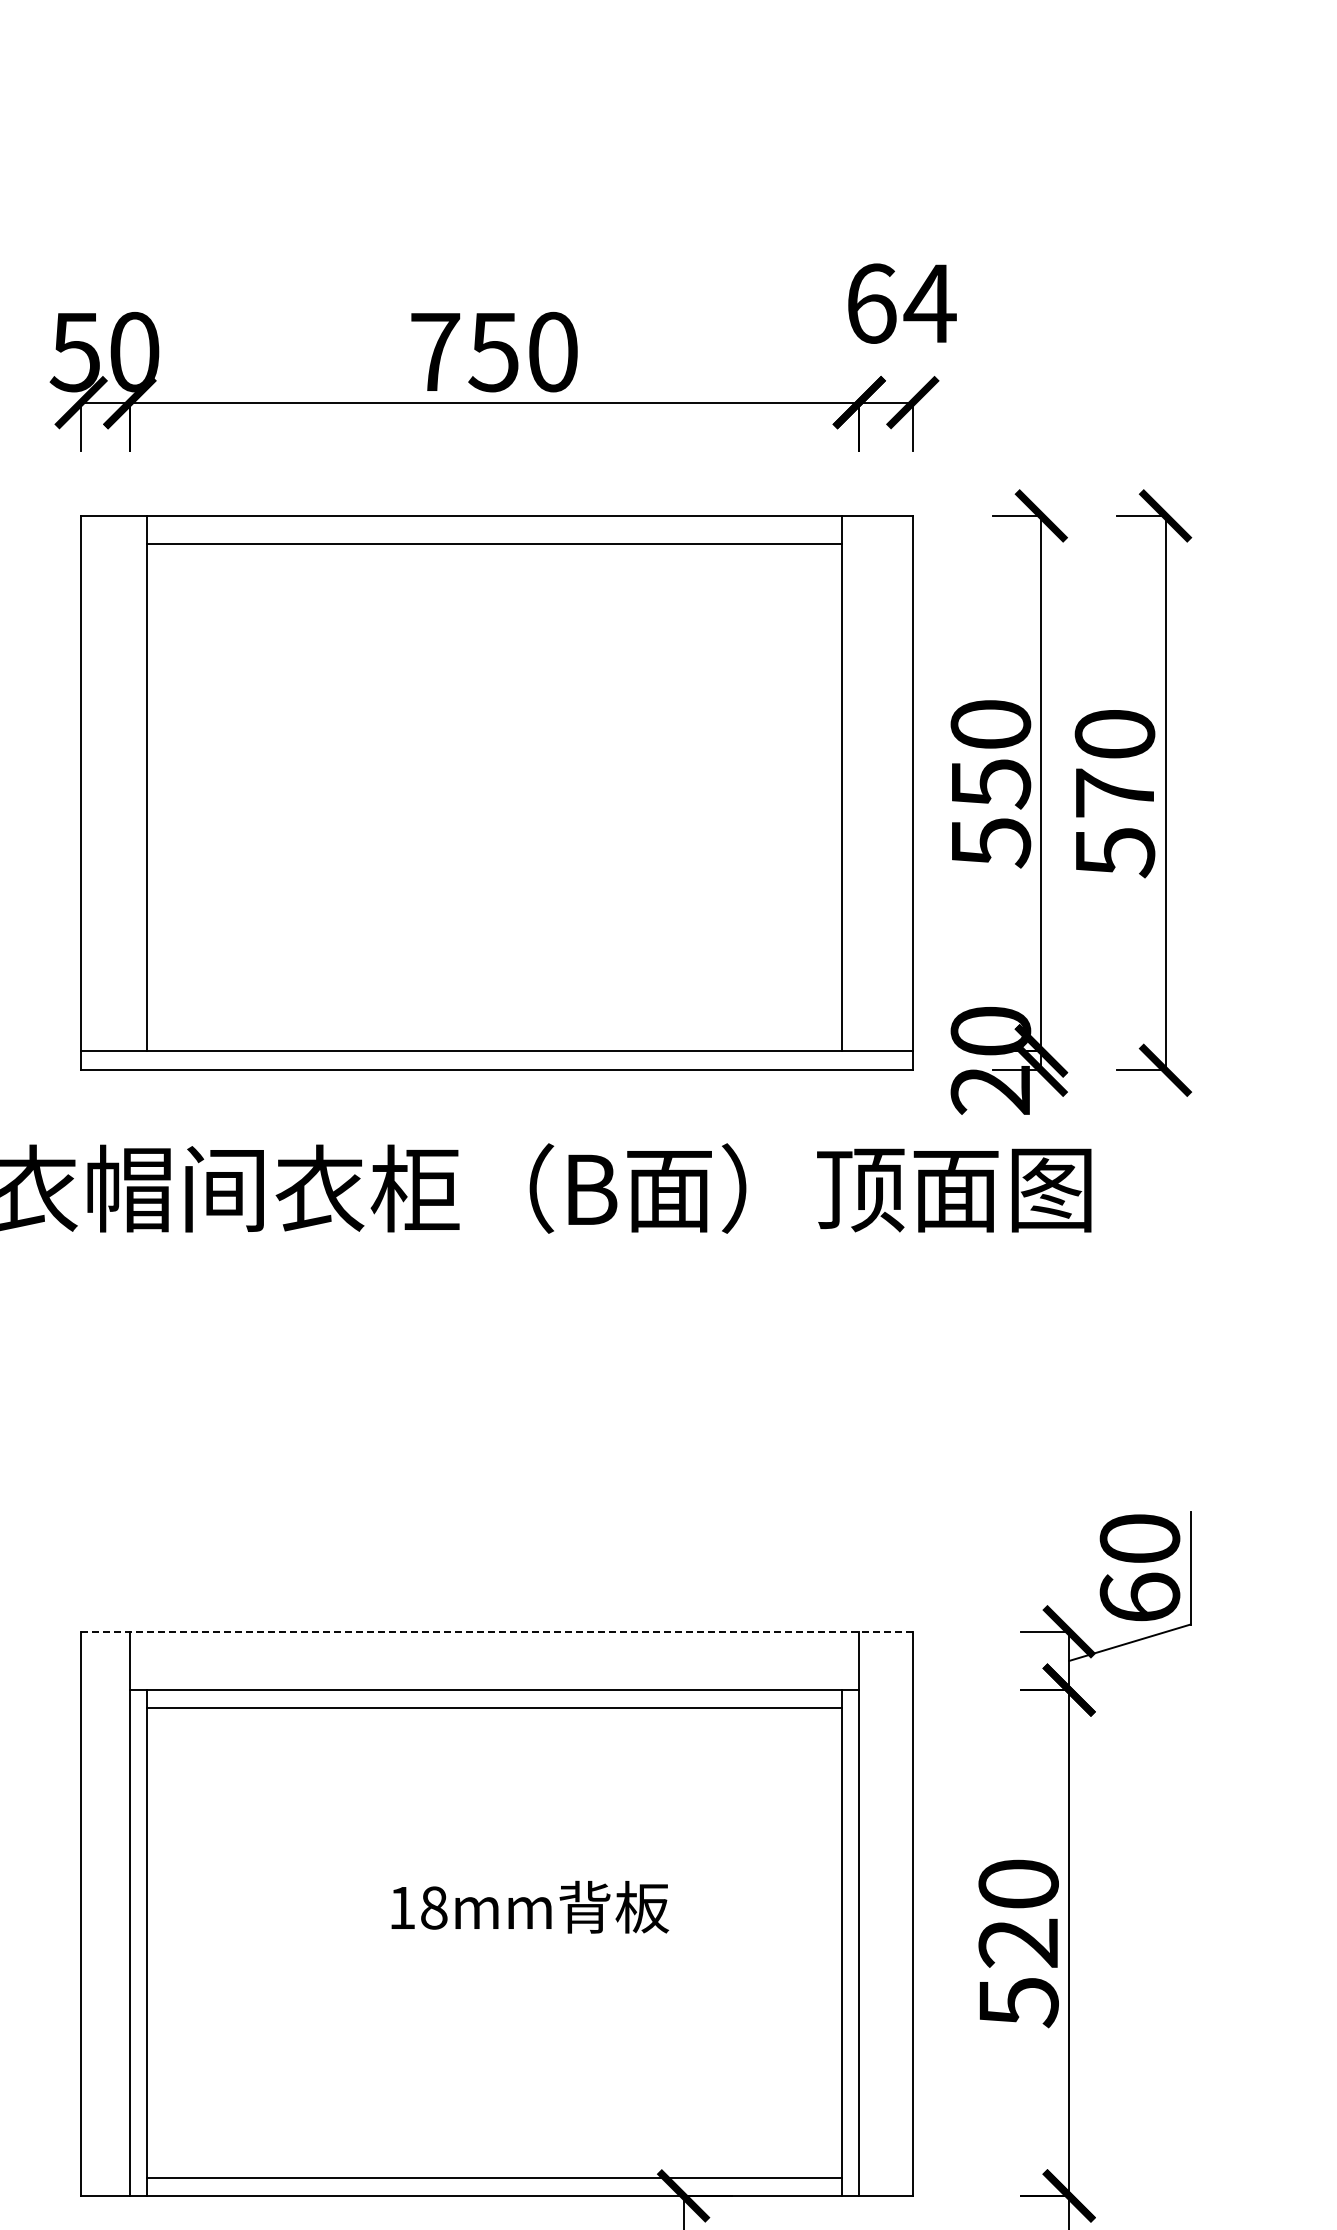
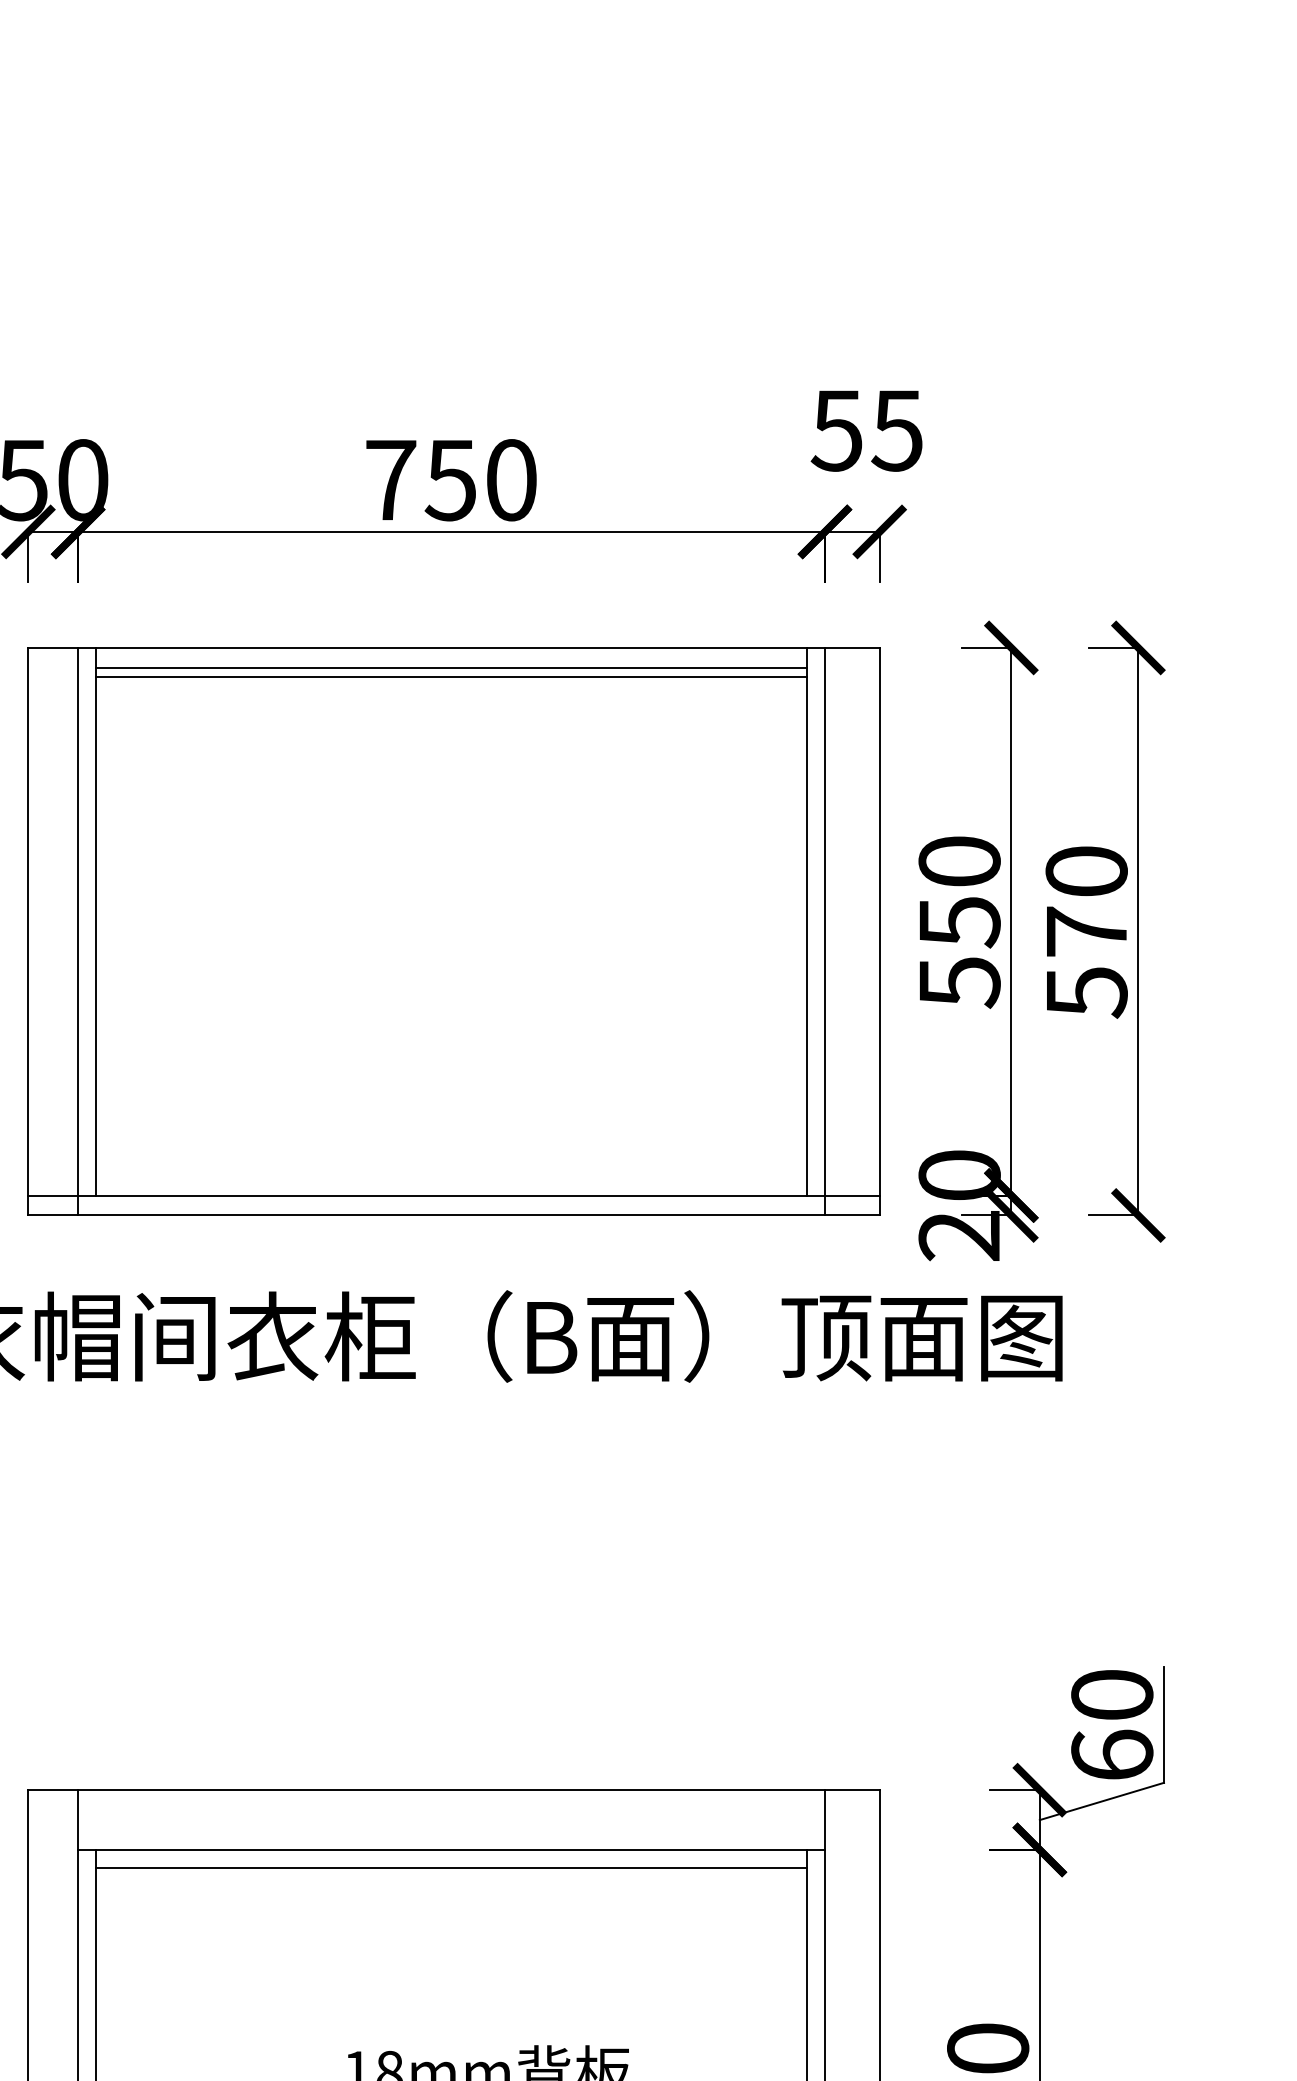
text: (900, 303) -> (867, 430), 64 -> 55
line: (494, 535) -> (451, 667), added
line: (129, 792) -> (77, 931), added
line: (859, 792) -> (825, 931), added
line: (496, 1631) -> (453, 1789), dashed -> solid

